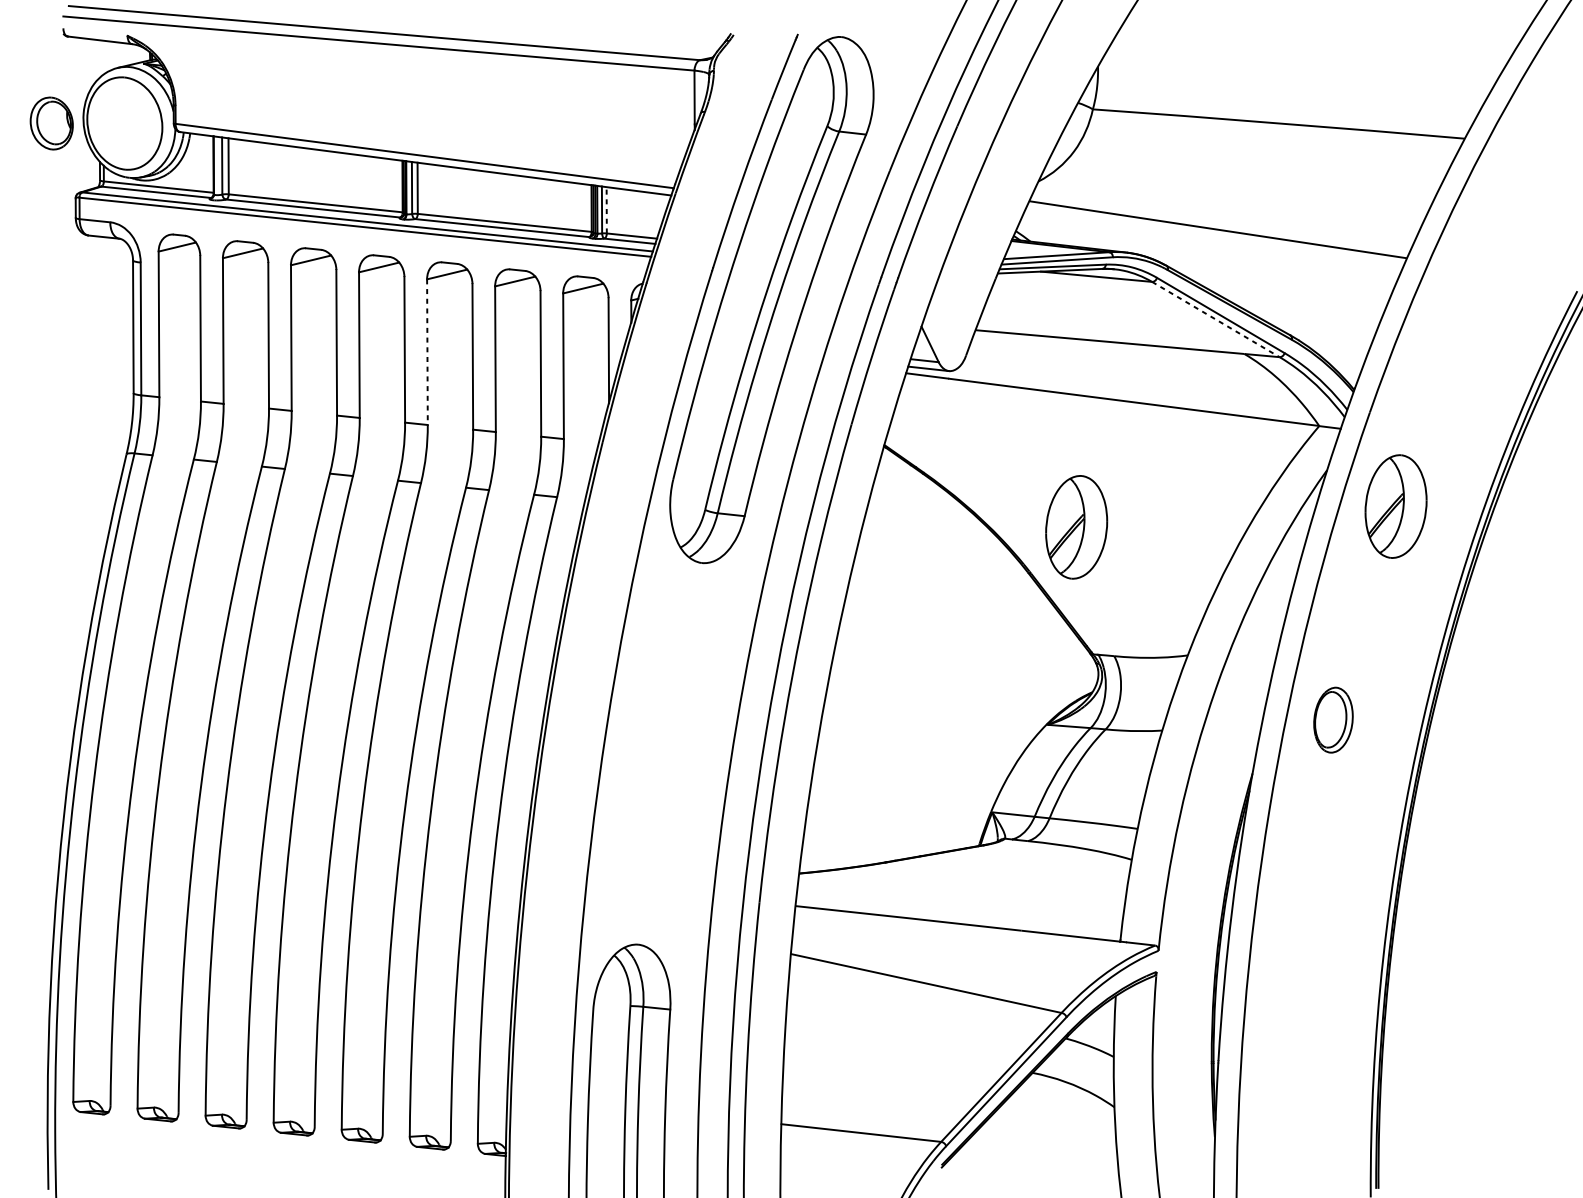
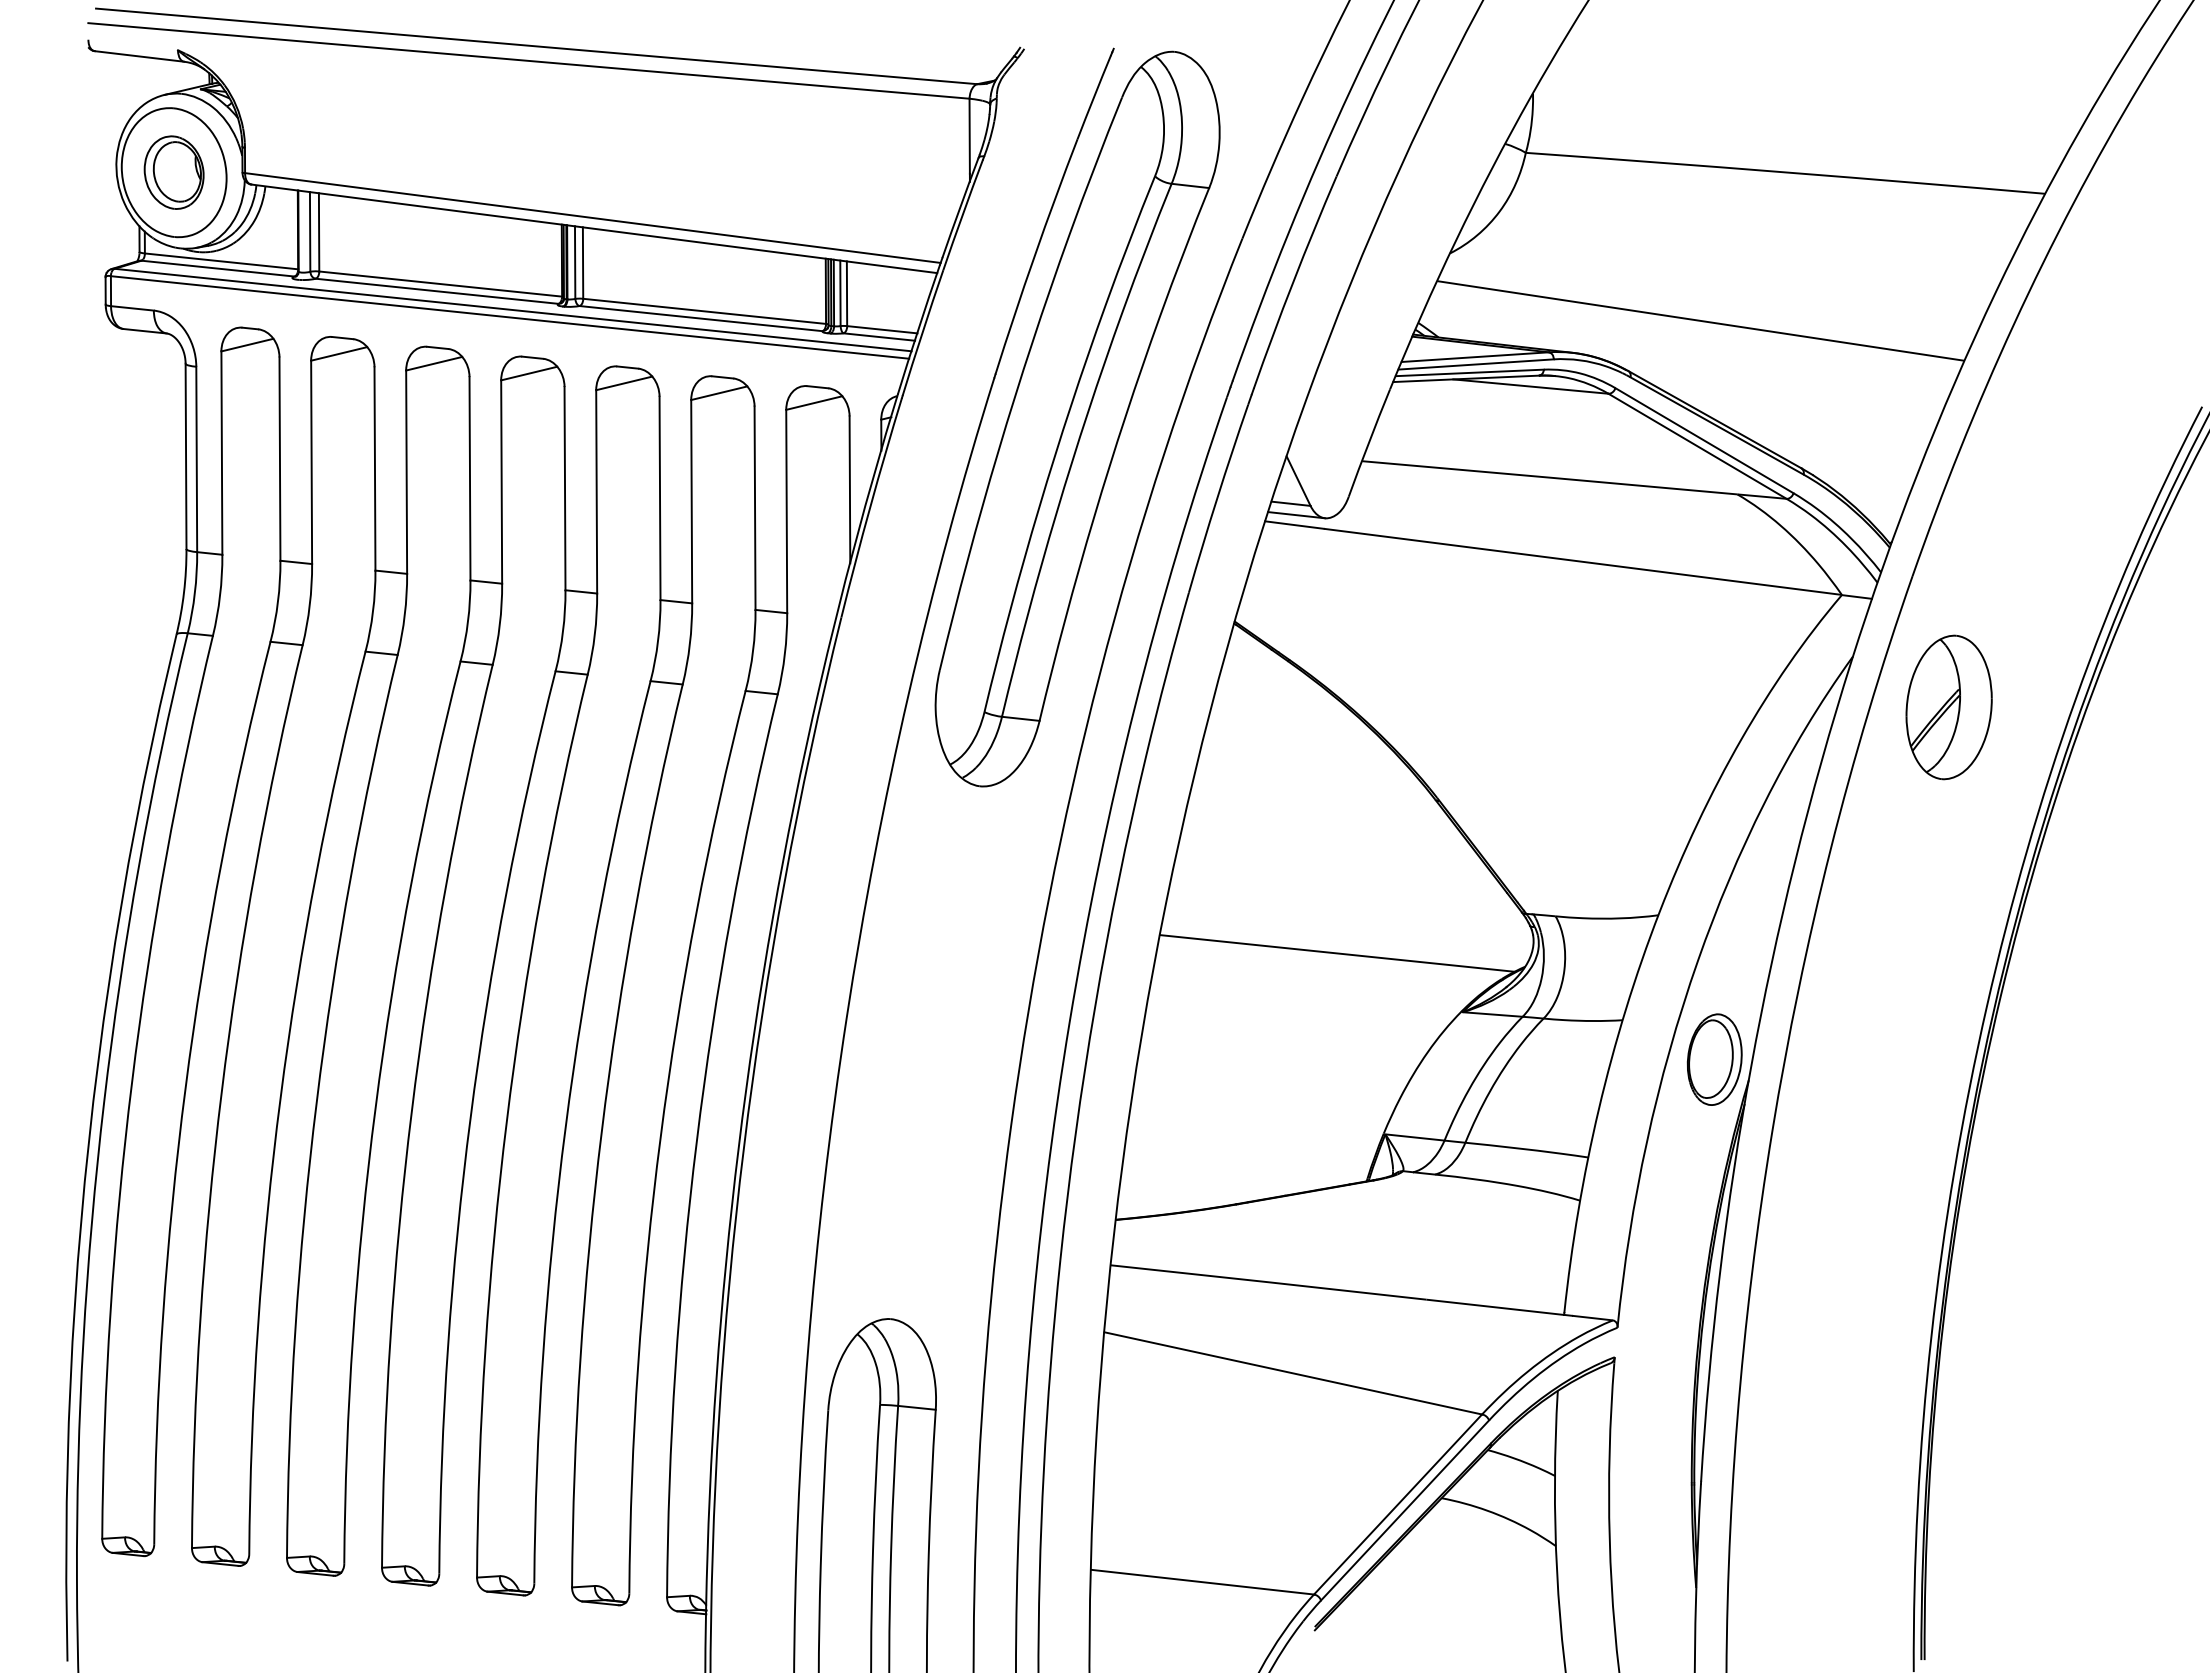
part: (51, 123) -> (173, 172), moved
line: (607, 210) -> (847, 293), dashed -> solid
line: (1215, 319) -> (1697, 446), dashed -> solid
line: (427, 351) -> (596, 491), dashed -> solid
part: (1076, 527) -> (1502, 736), removed
line: (957, 682) -> (1336, 953), added
part: (1333, 720) -> (1714, 1059), moved

